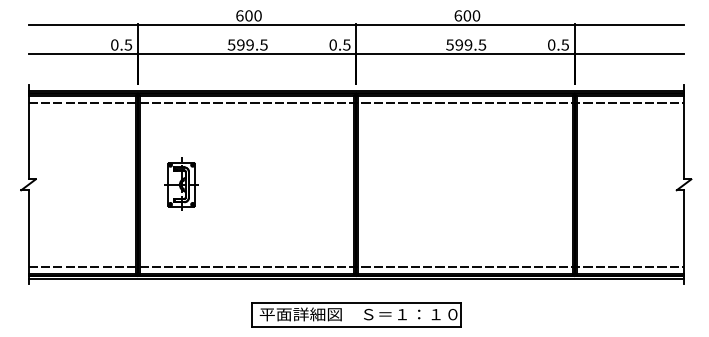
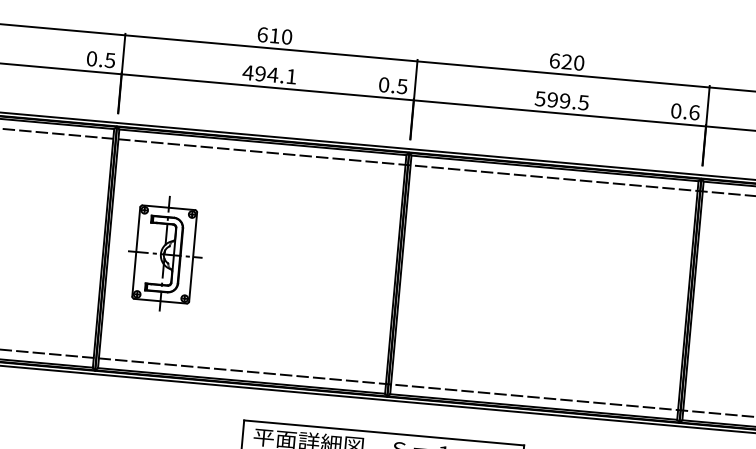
text: (248, 15) -> (274, 35), 600 -> 610
text: (467, 15) -> (567, 61), 600 -> 620
text: (247, 44) -> (269, 74), 599.5 -> 494.1
text: (565, 44) -> (694, 111), 0.5 -> 0.6
part: (181, 183) -> (164, 252), size x1.6

